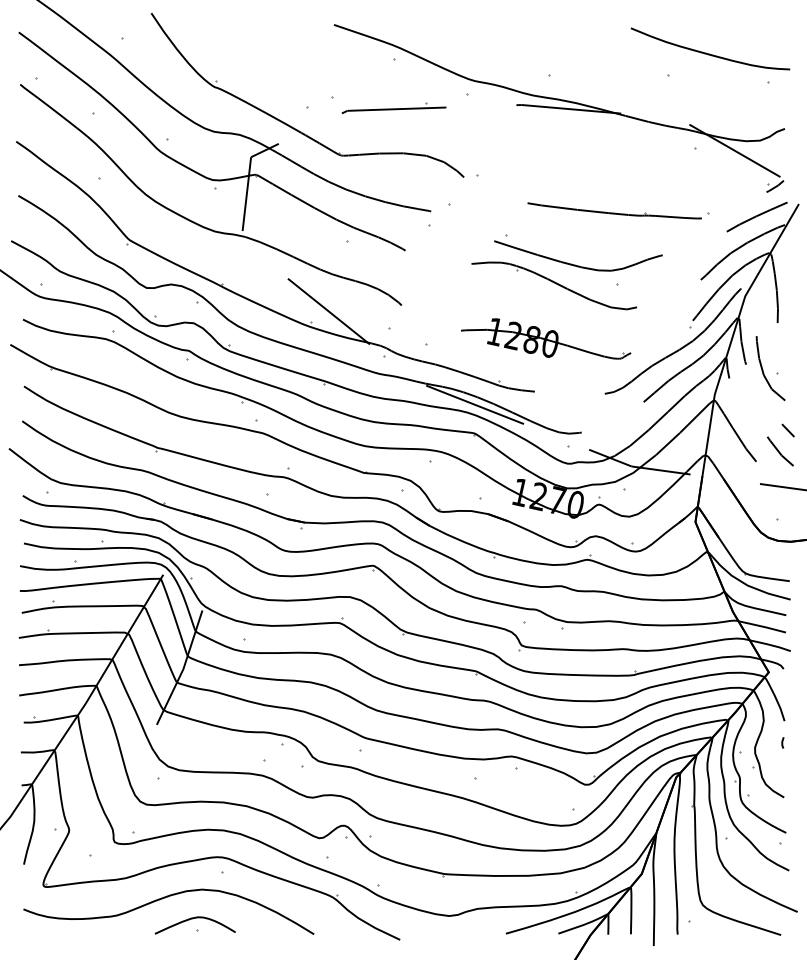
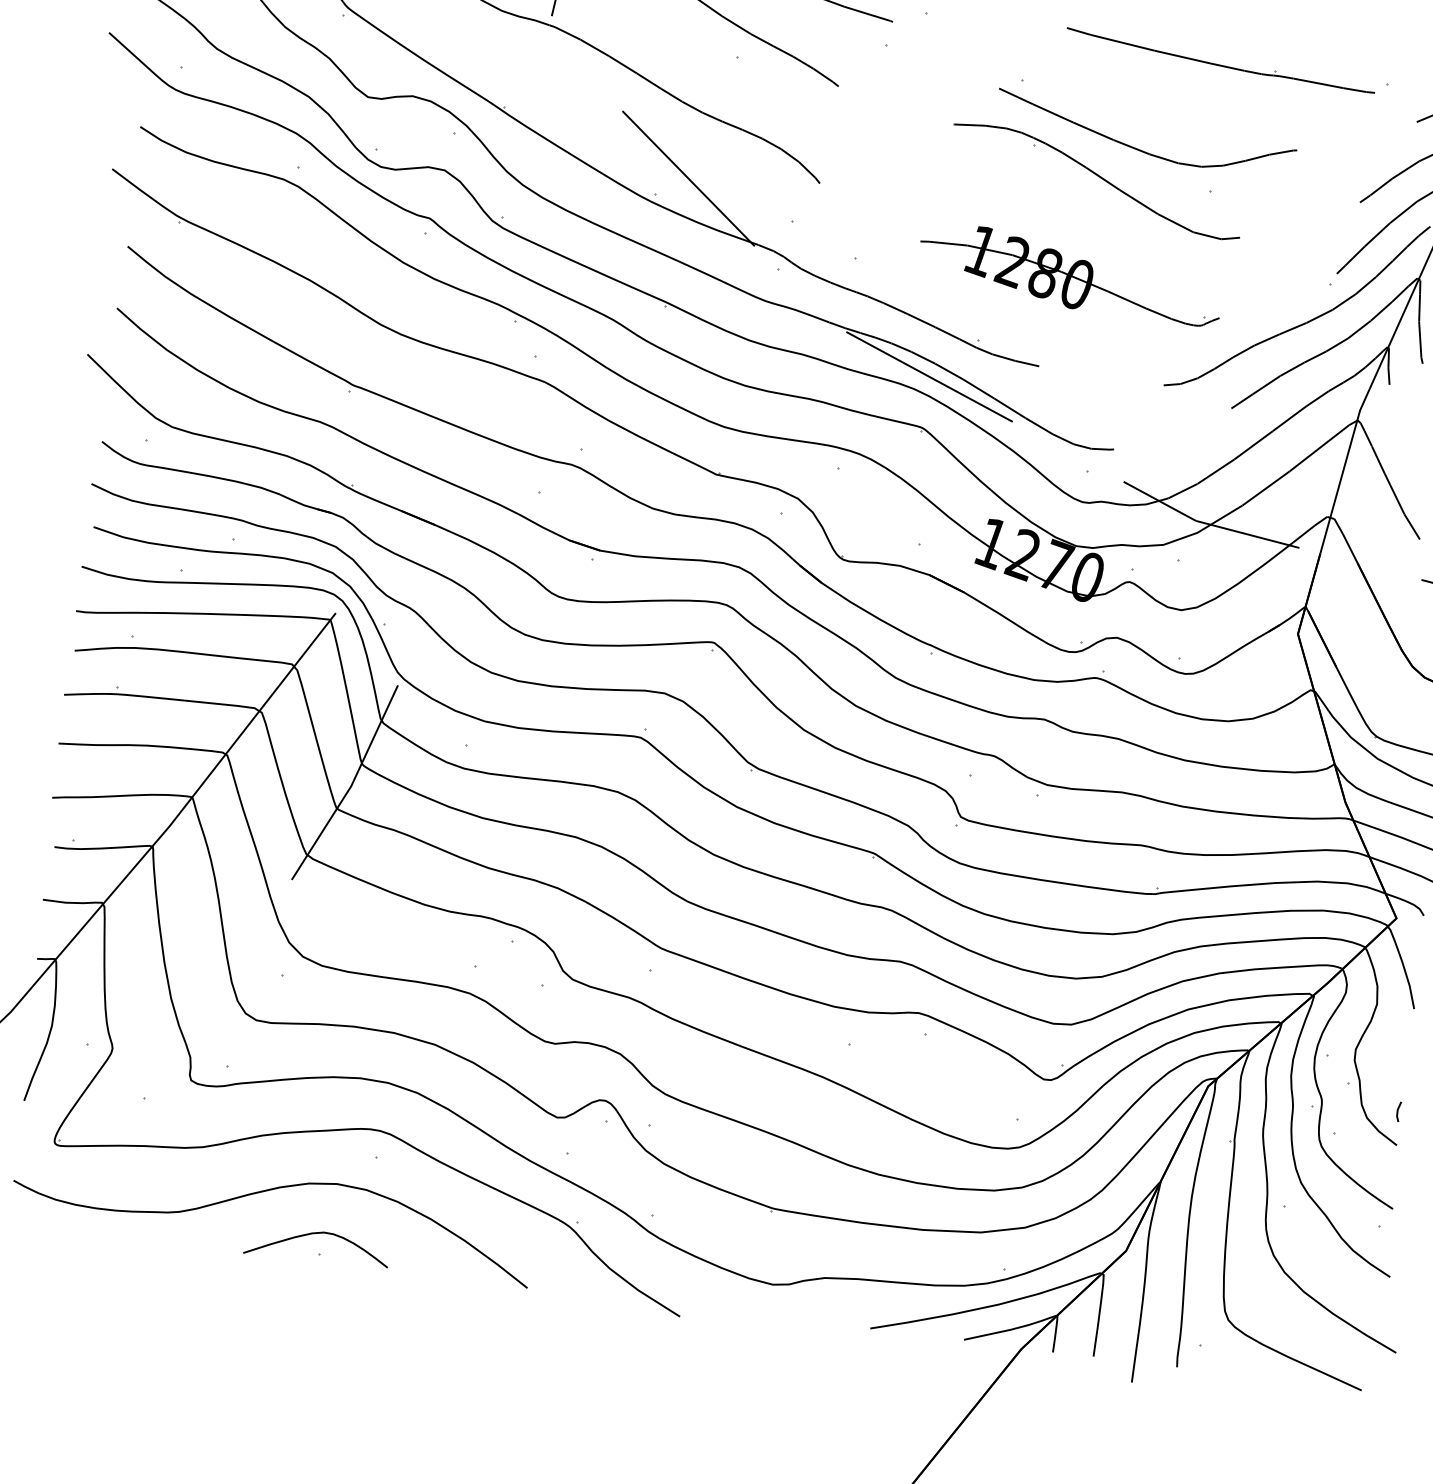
line: (782, 742) -> (1398, 1110), moved

